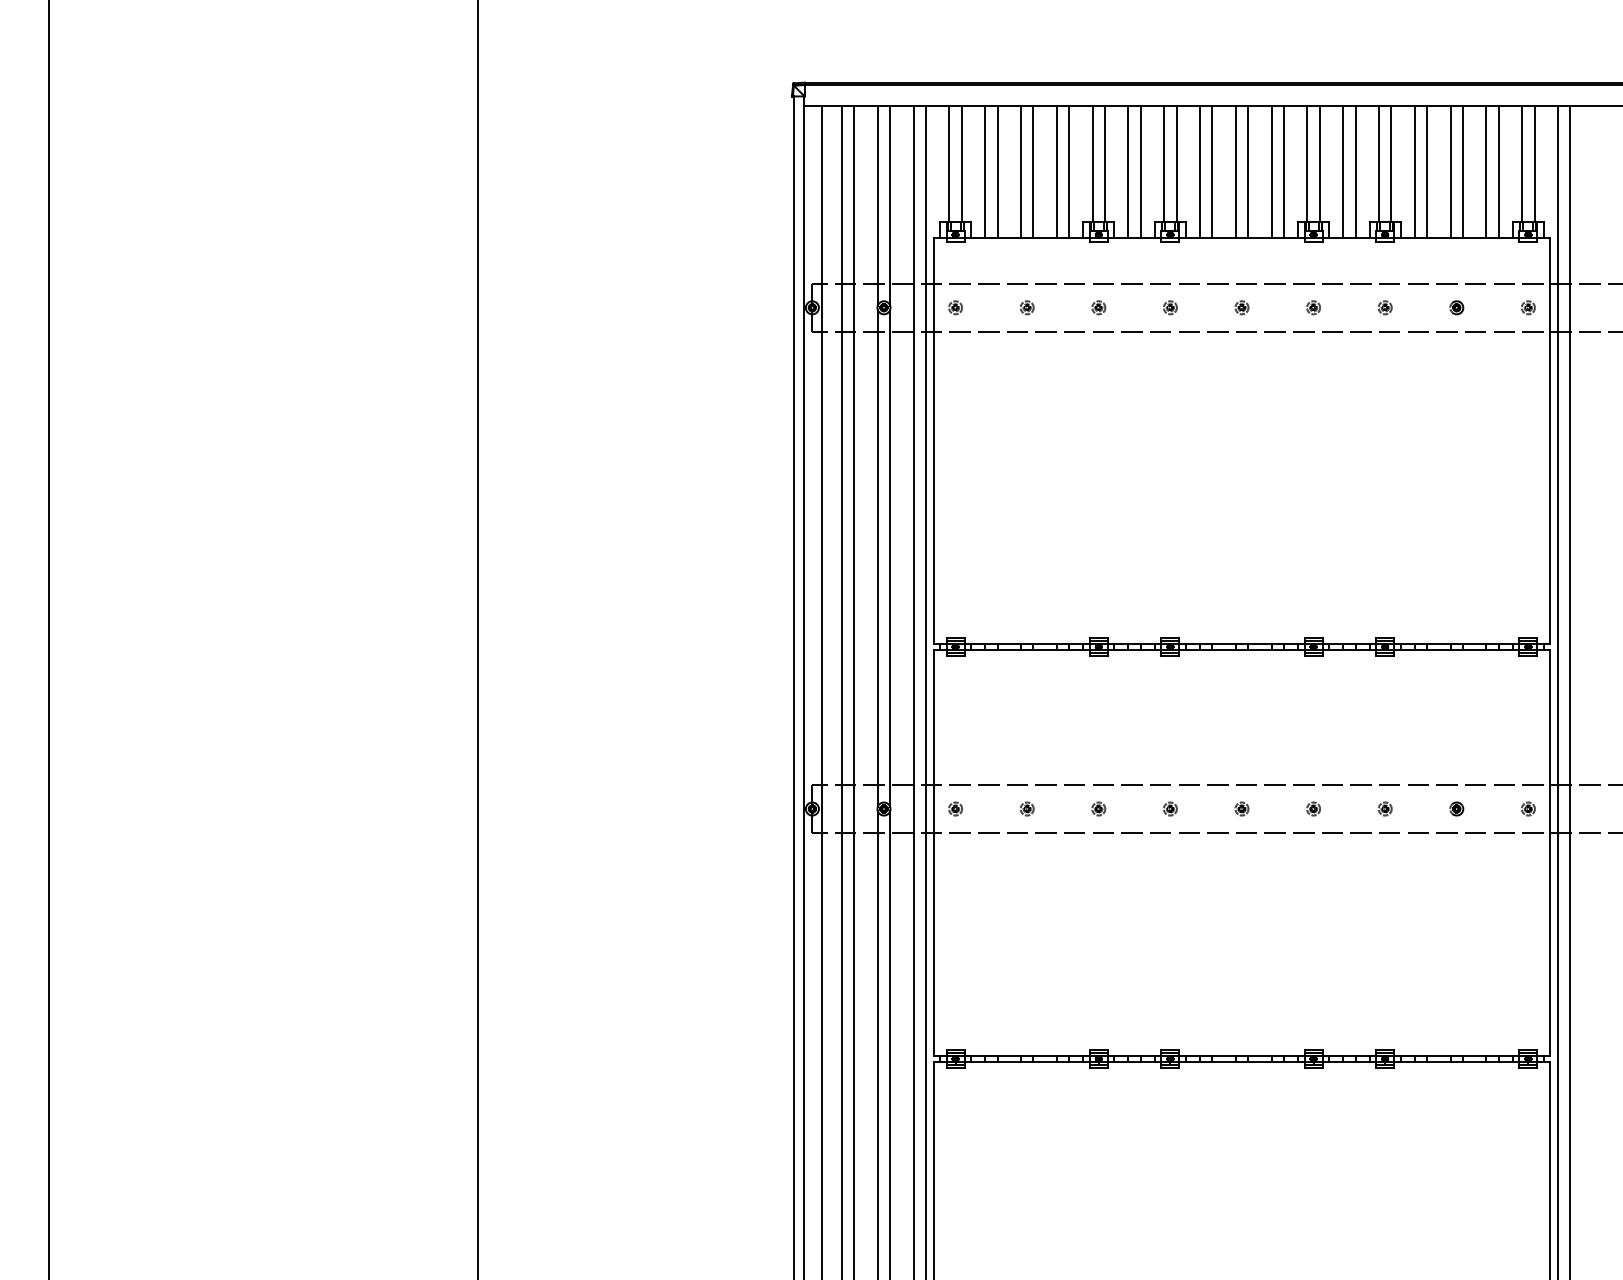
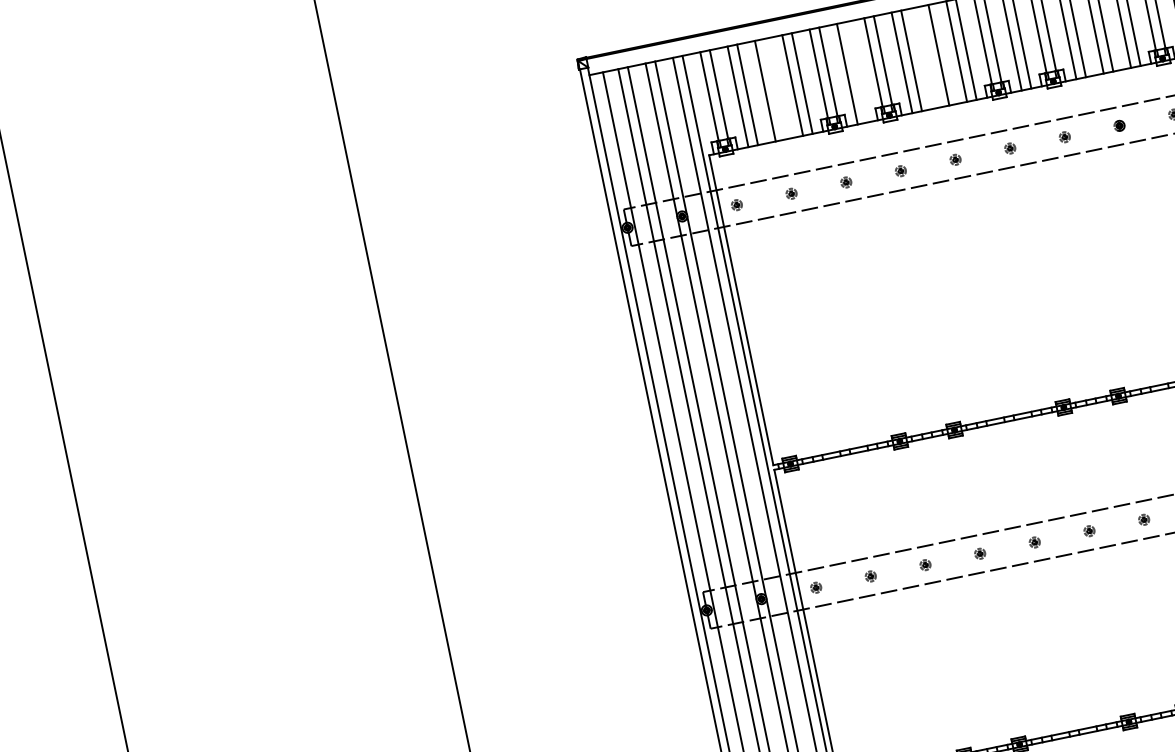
line: (1033, 171) -> (774, 88), removed
line: (1140, 171) -> (856, 71), removed
line: (1235, 171) -> (929, 56), removed

